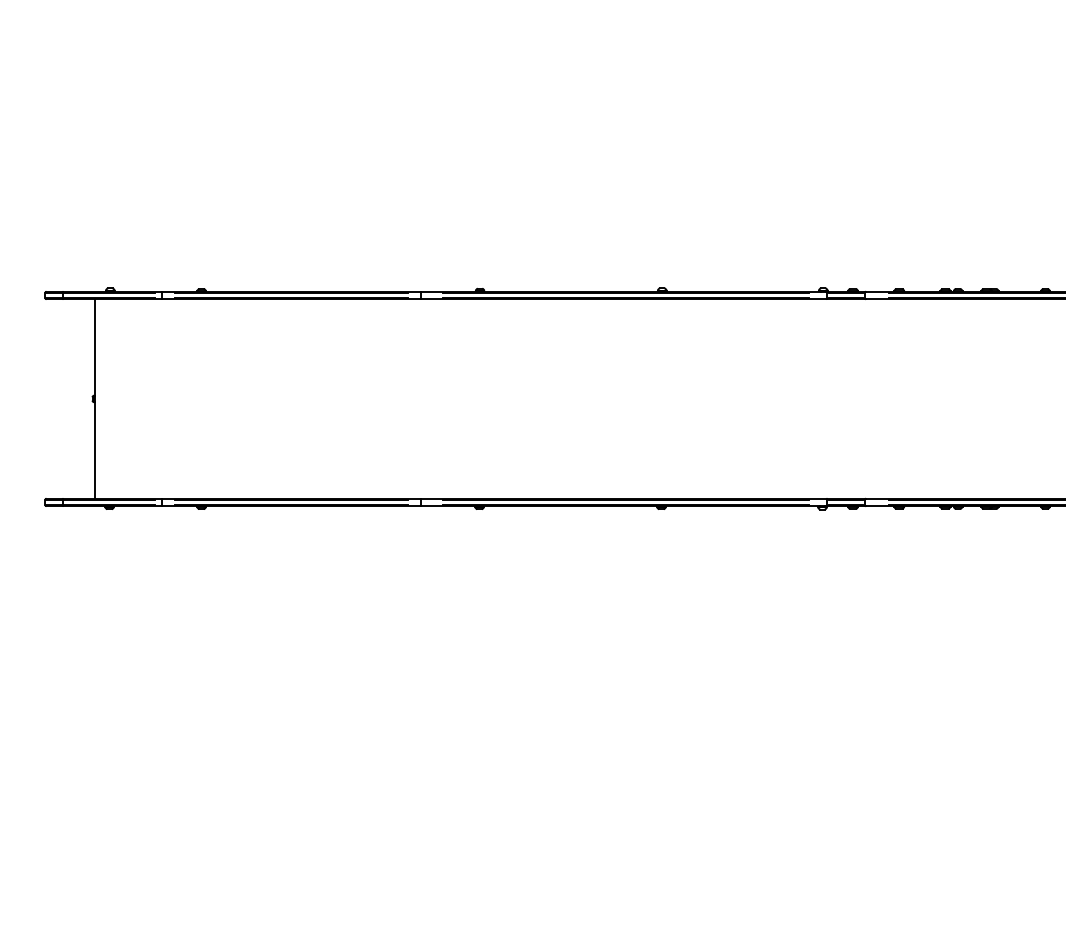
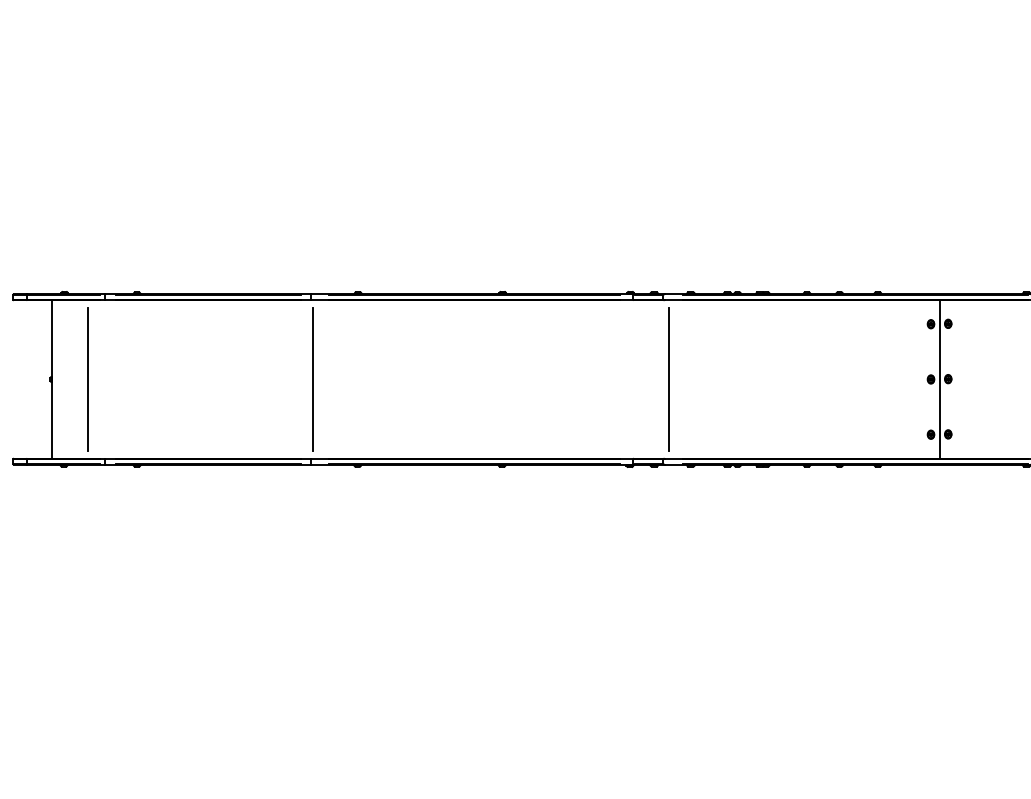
line: (139, 398) -> (87, 379), added
line: (423, 398) -> (313, 379), added
line: (872, 398) -> (669, 379), added

